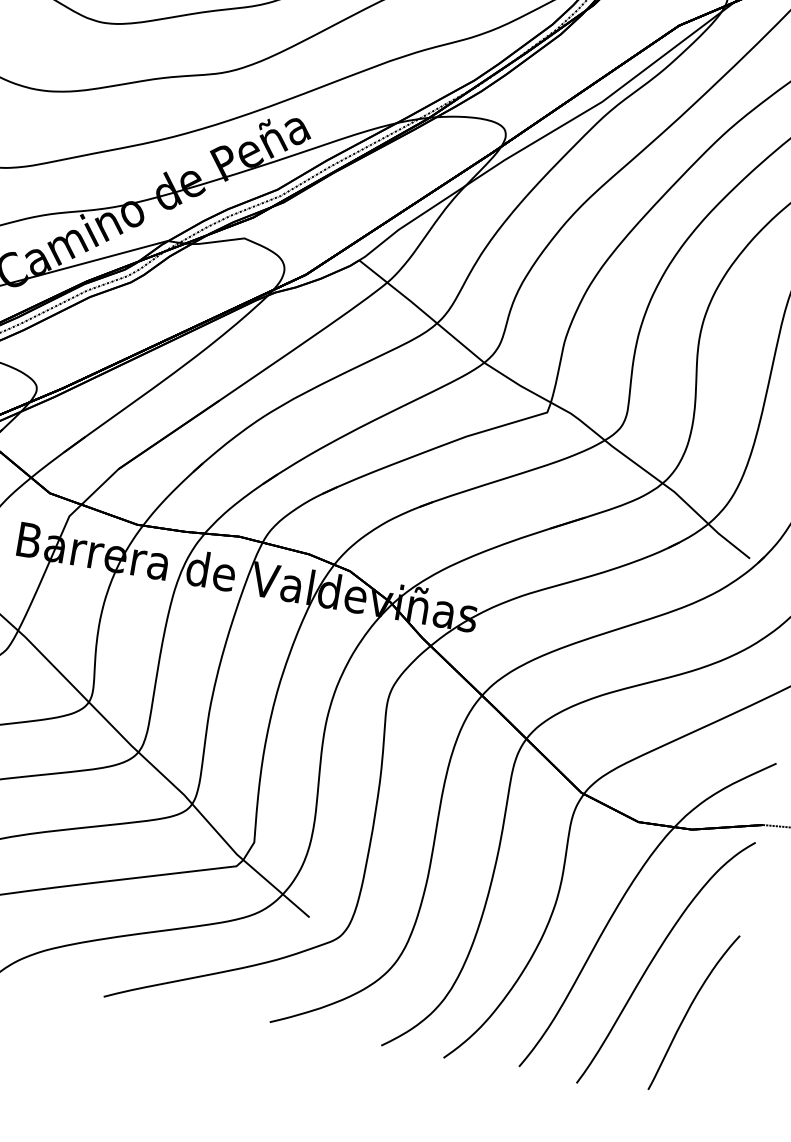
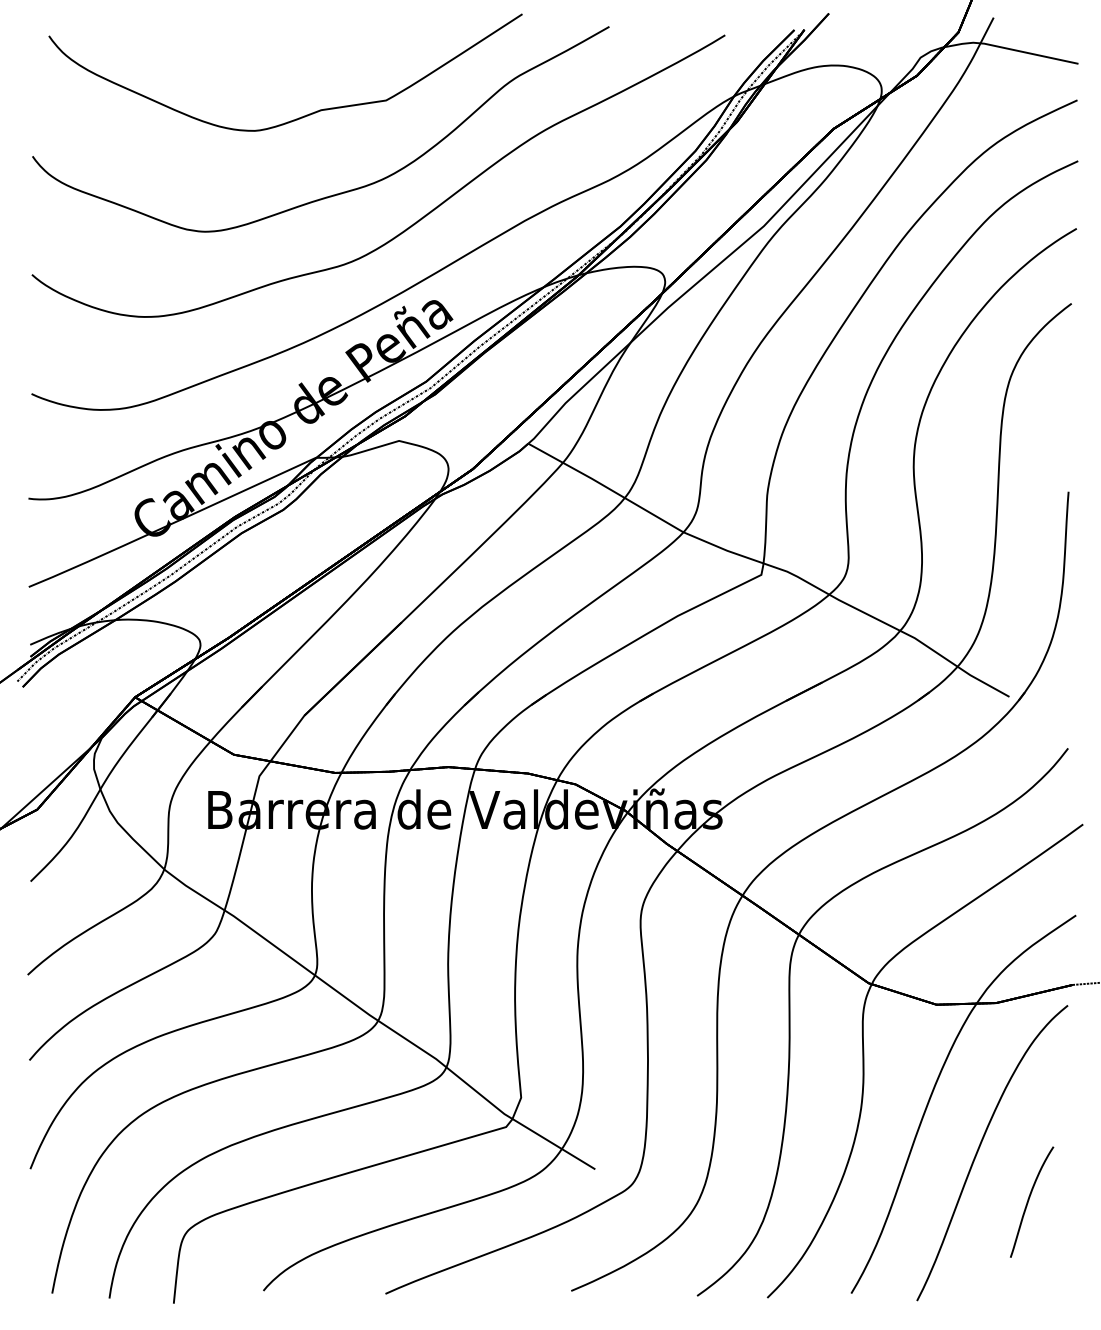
part: (693, 1011) -> (1031, 1201), size x0.6

